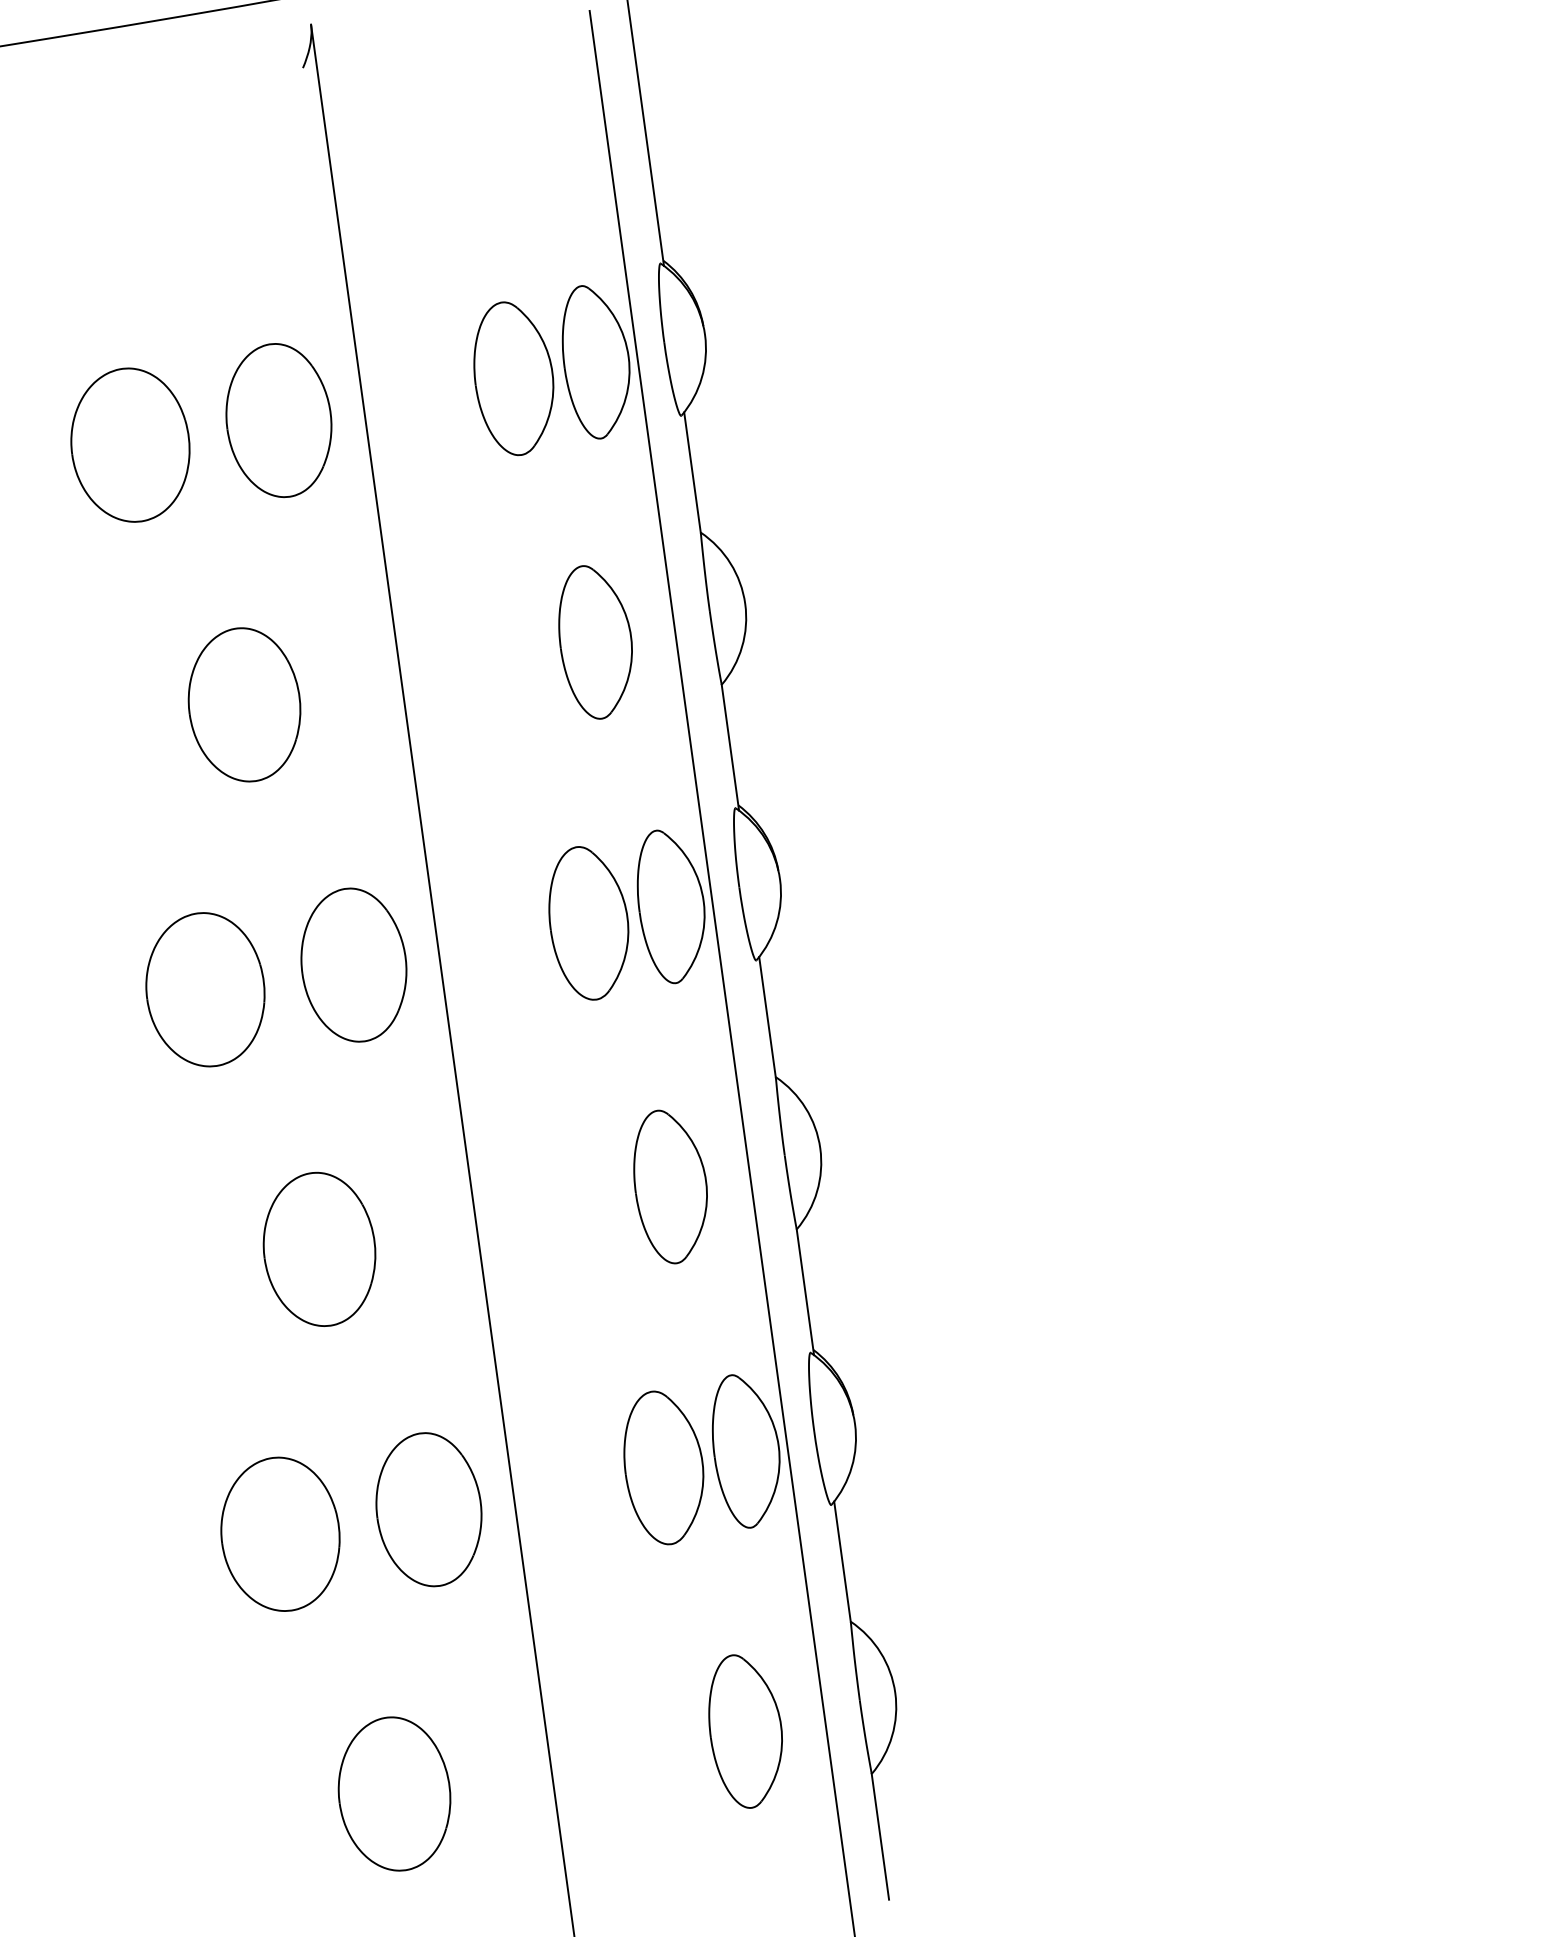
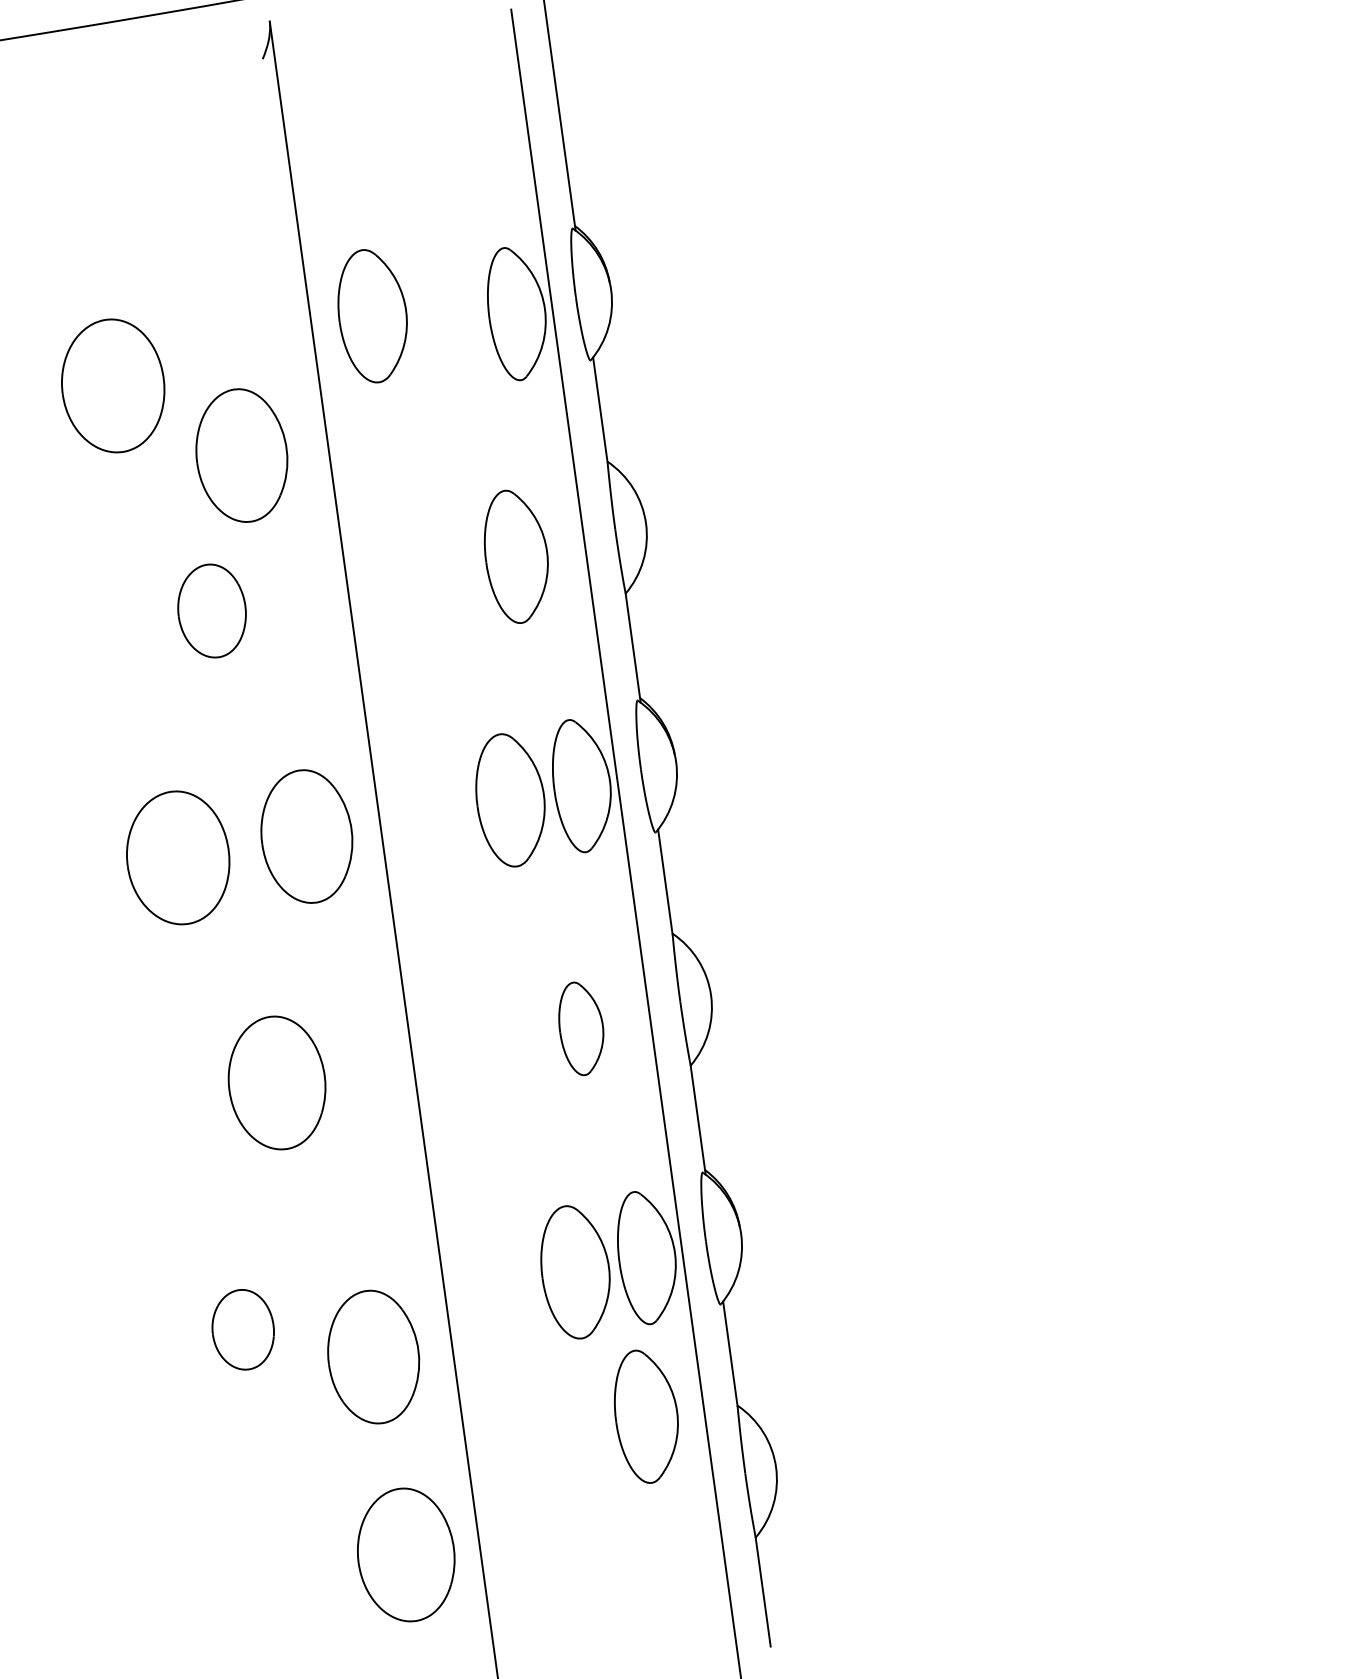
part: (513, 378) -> (372, 316), moved
part: (278, 420) -> (241, 455), moved
part: (244, 704) -> (212, 610), size x0.7
part: (670, 1186) -> (581, 1028), size x0.7
part: (428, 1509) -> (373, 1356), moved
part: (280, 1533) -> (243, 1329), size x0.6
part: (745, 1731) -> (646, 1416), moved
part: (394, 1793) -> (406, 1554), moved

